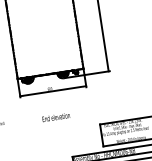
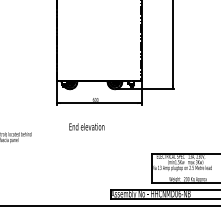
text: (55, 117) -> (86, 126), moved

